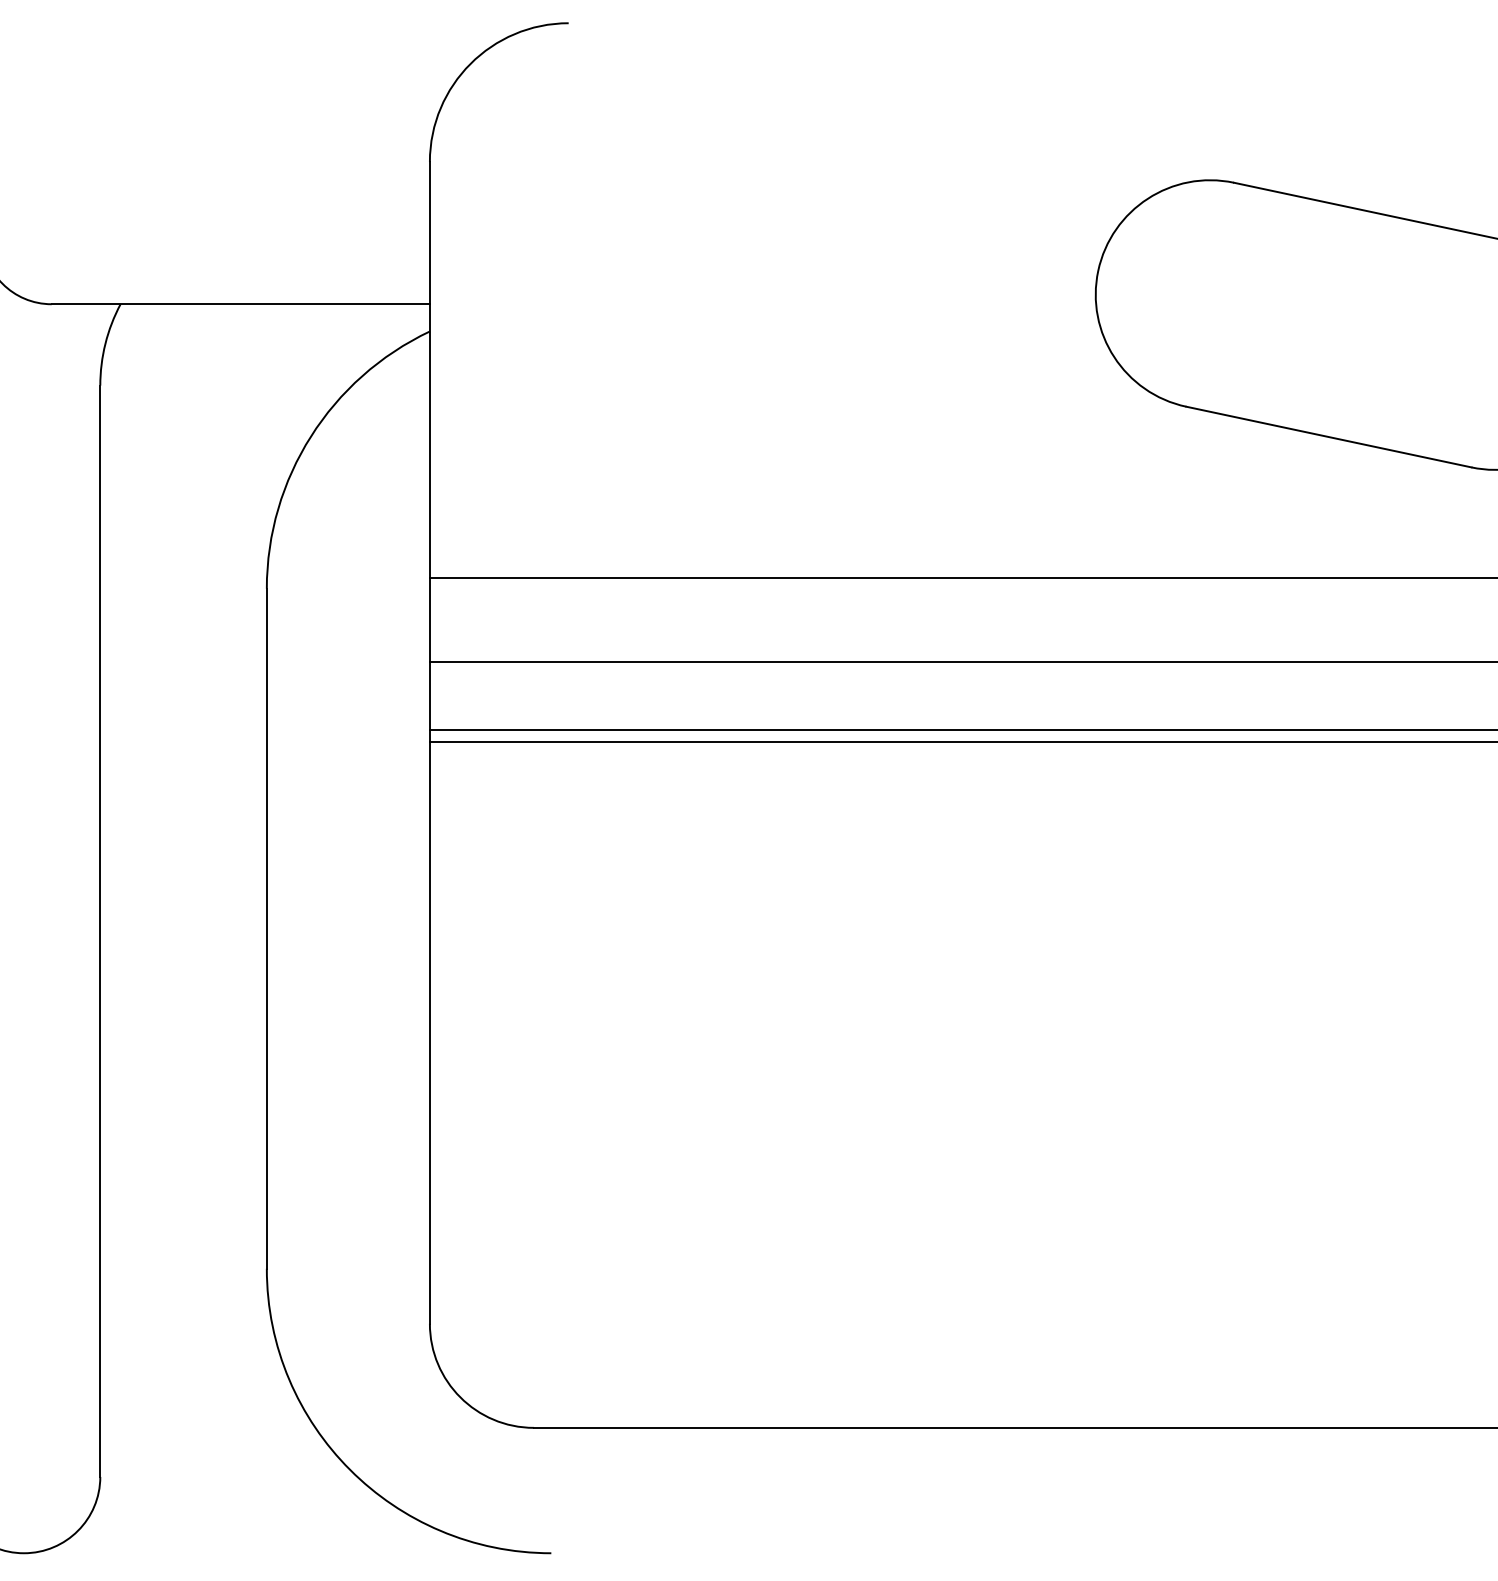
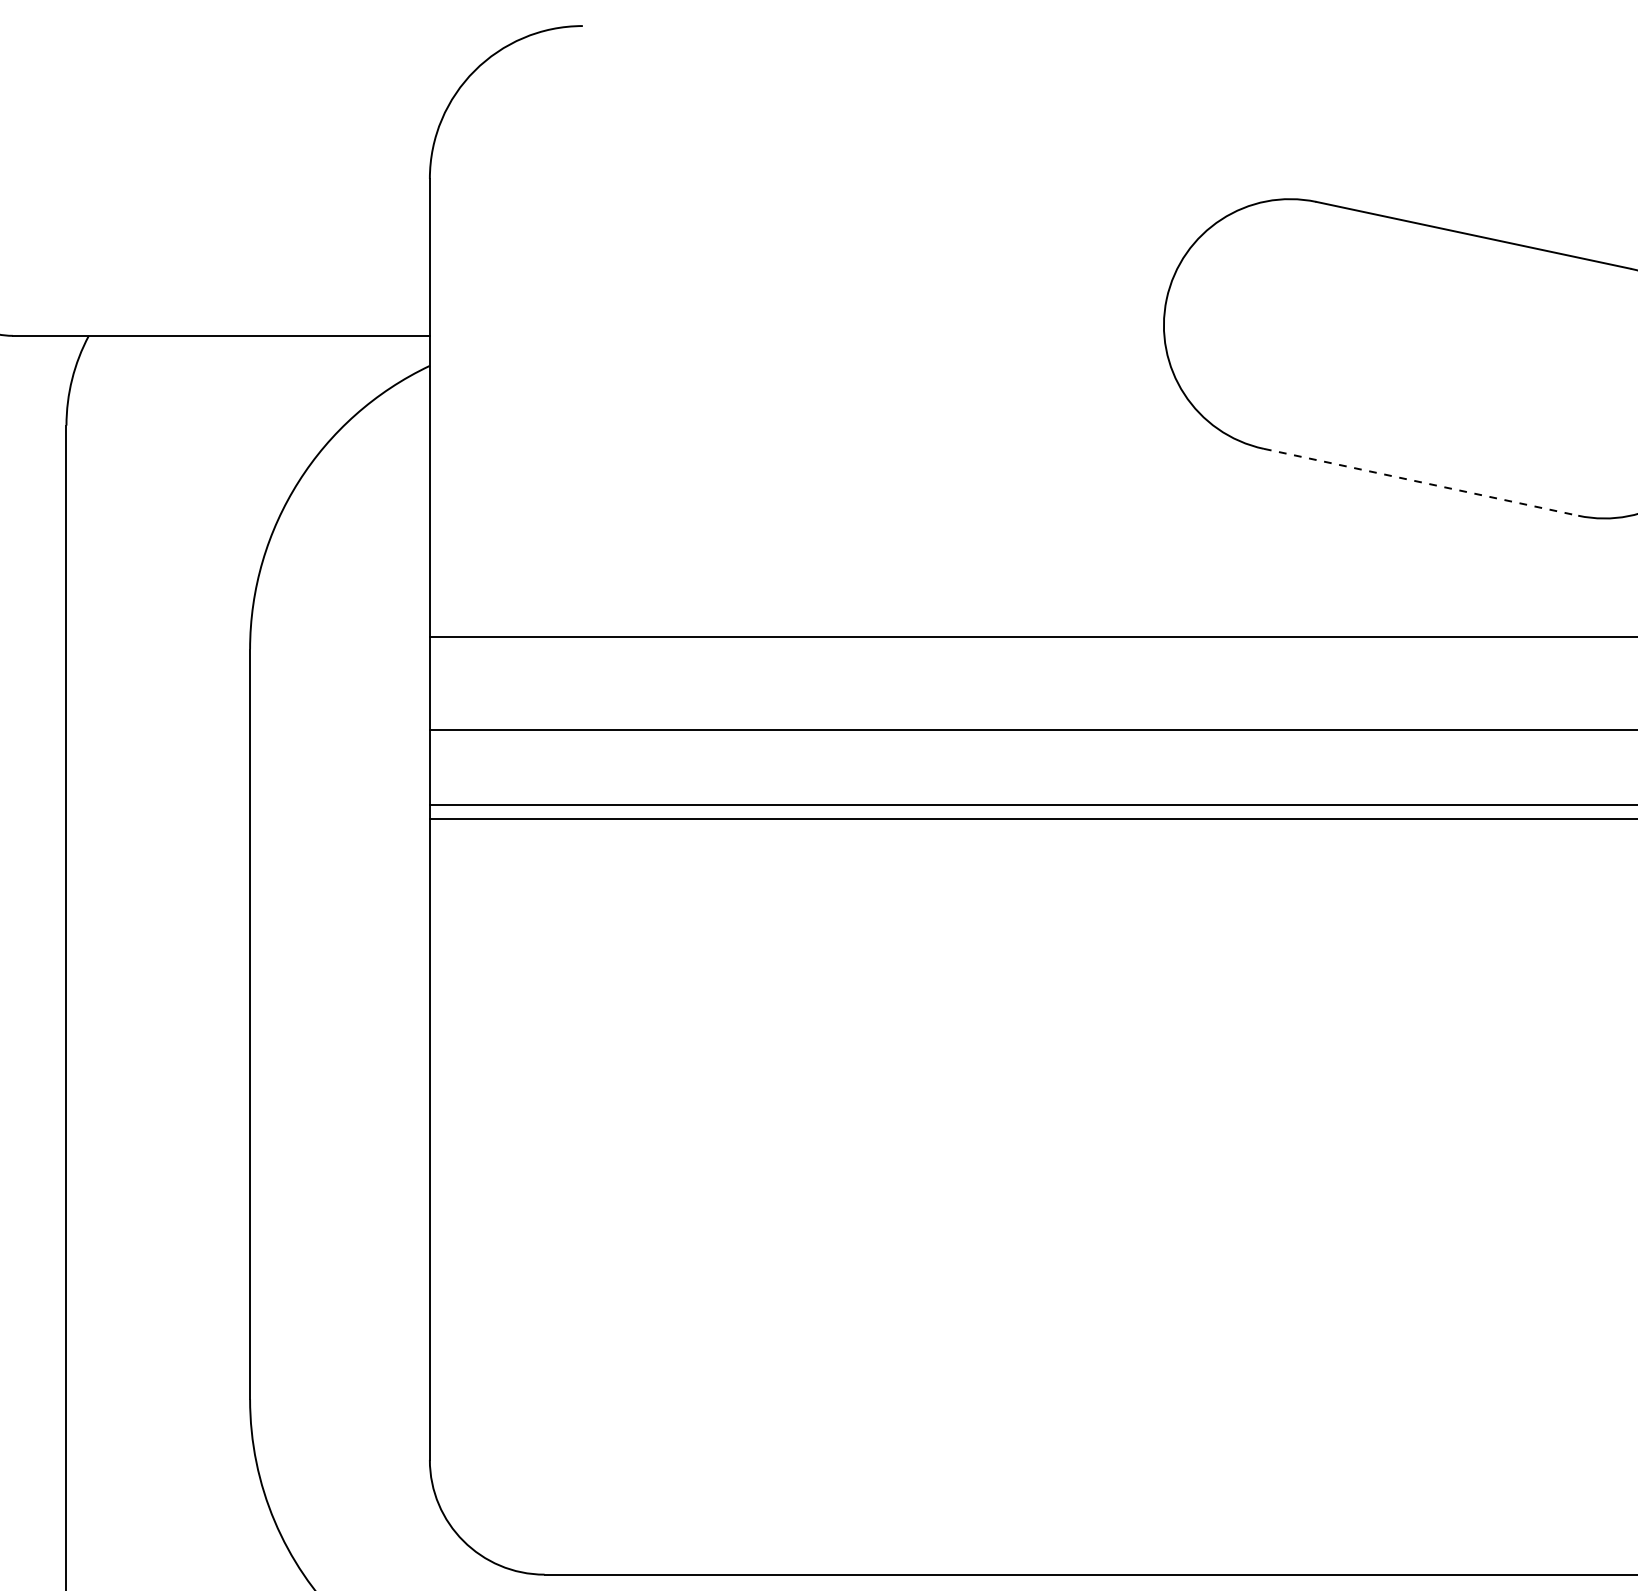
line: (1328, 437) -> (1420, 482), solid -> dashed

